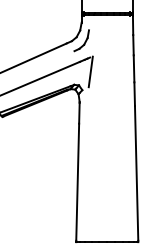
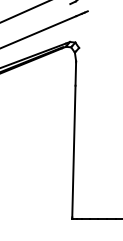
line: (90, 71) -> (88, 26), removed

